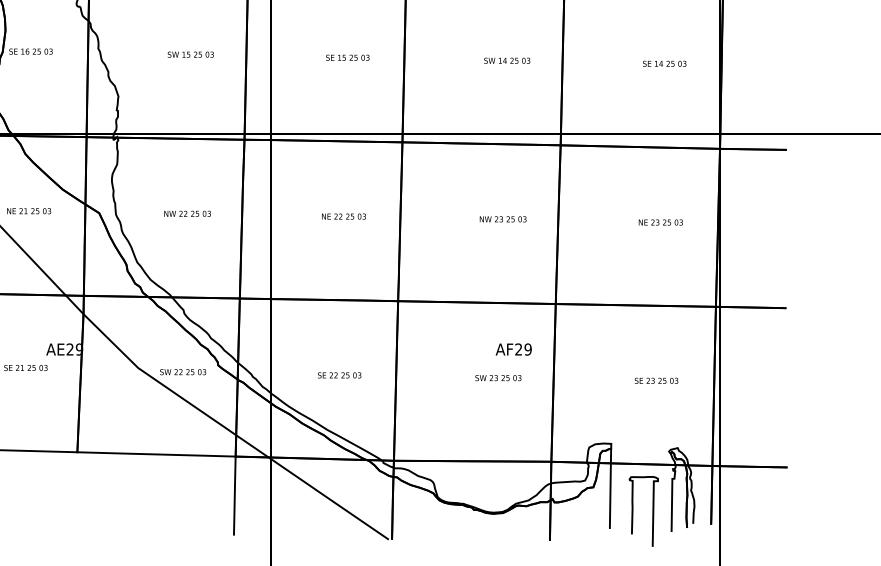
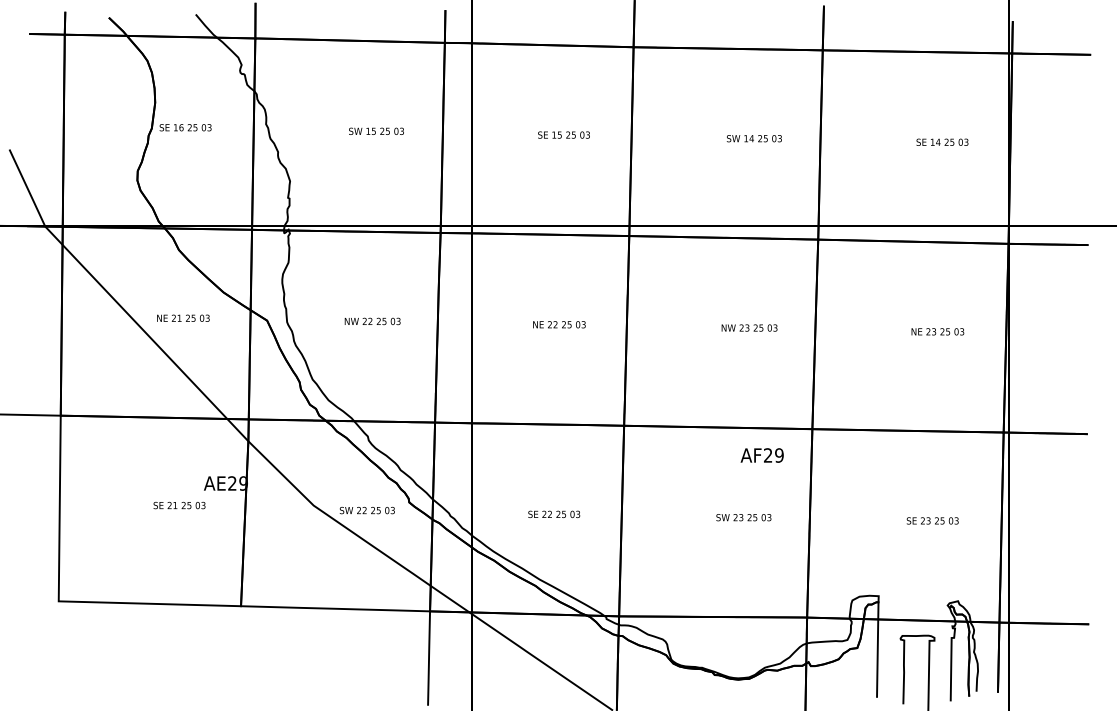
text: (513, 349) -> (761, 455), moved

